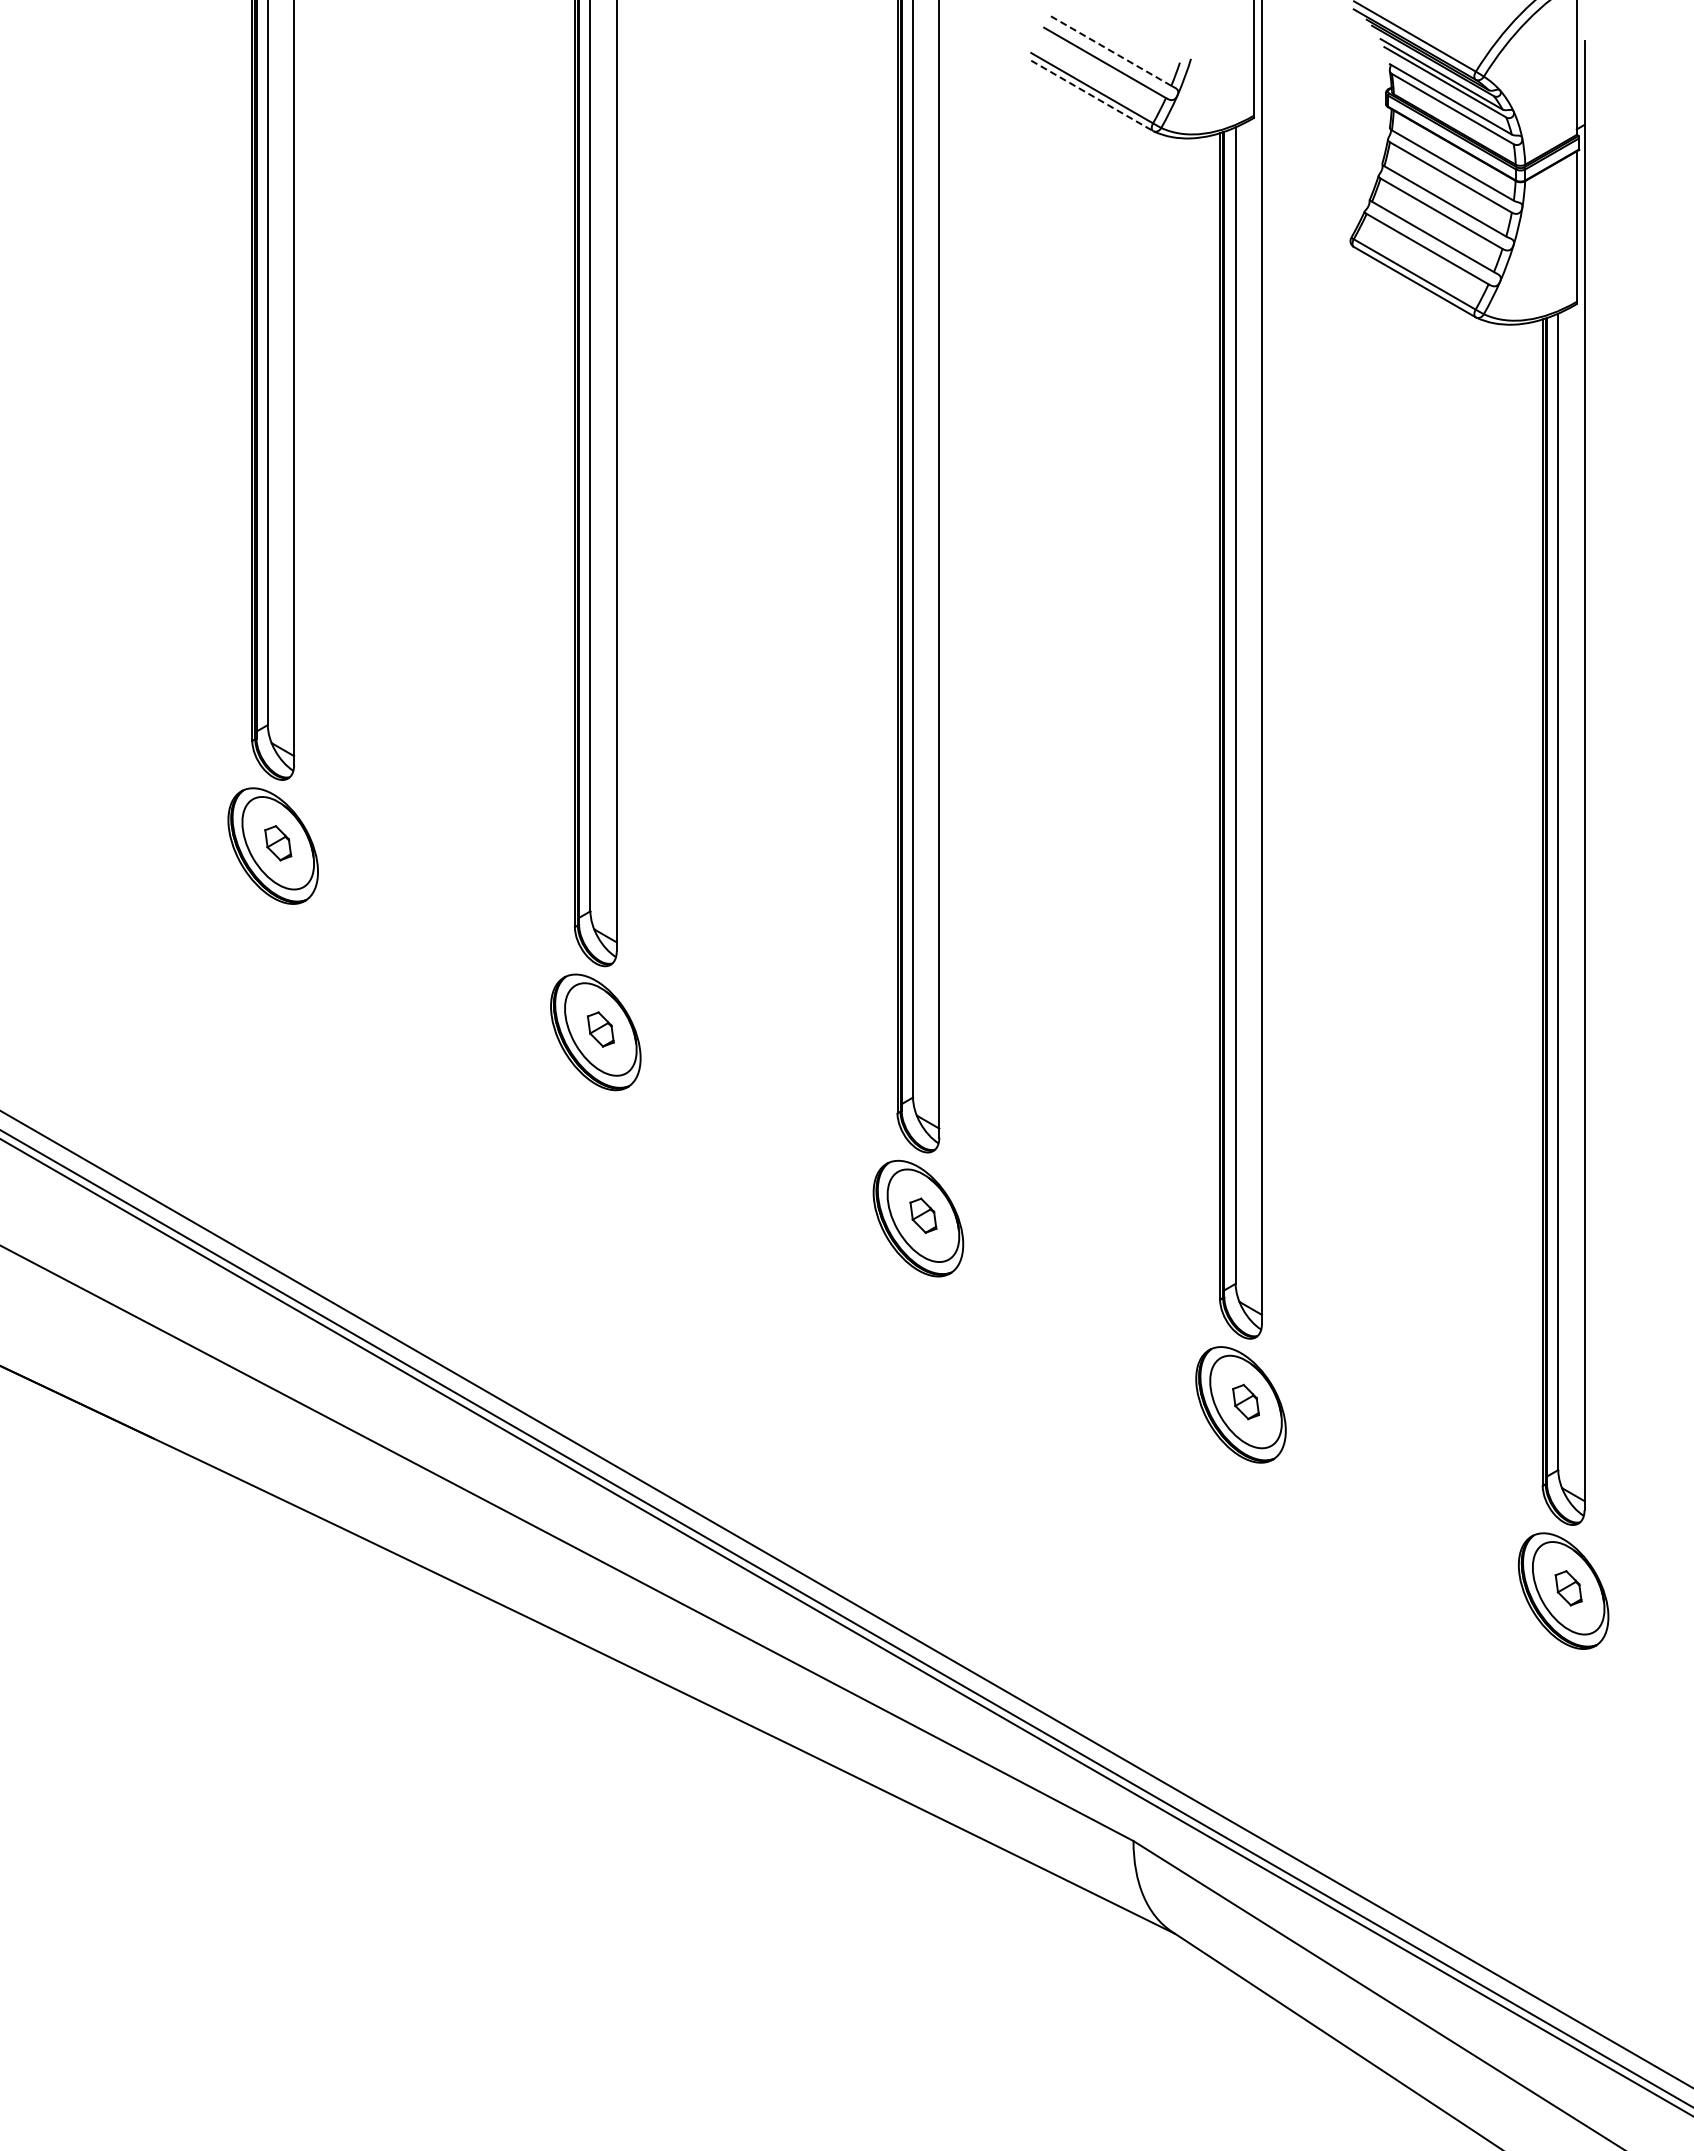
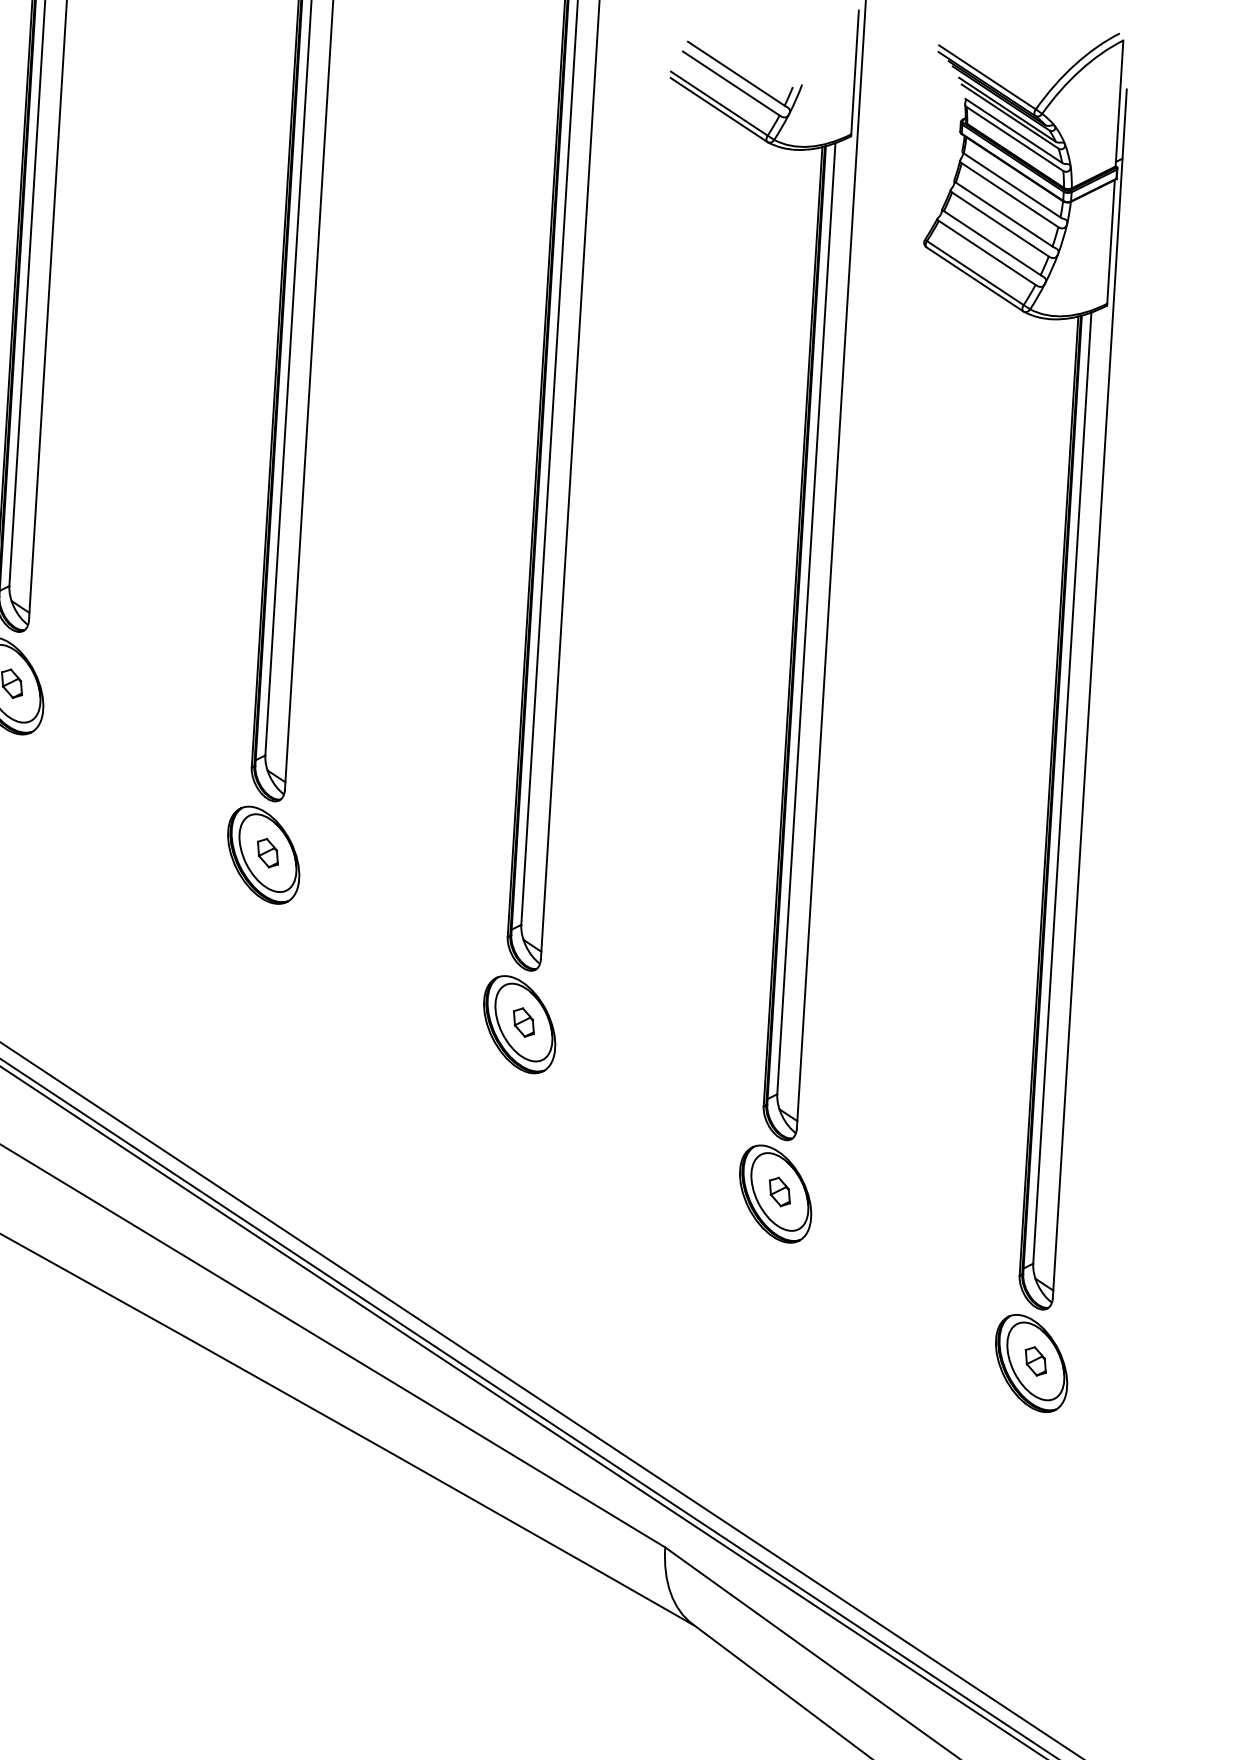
line: (1109, 50) -> (735, 73), dashed -> solid
line: (1092, 96) -> (719, 110), dashed -> solid

